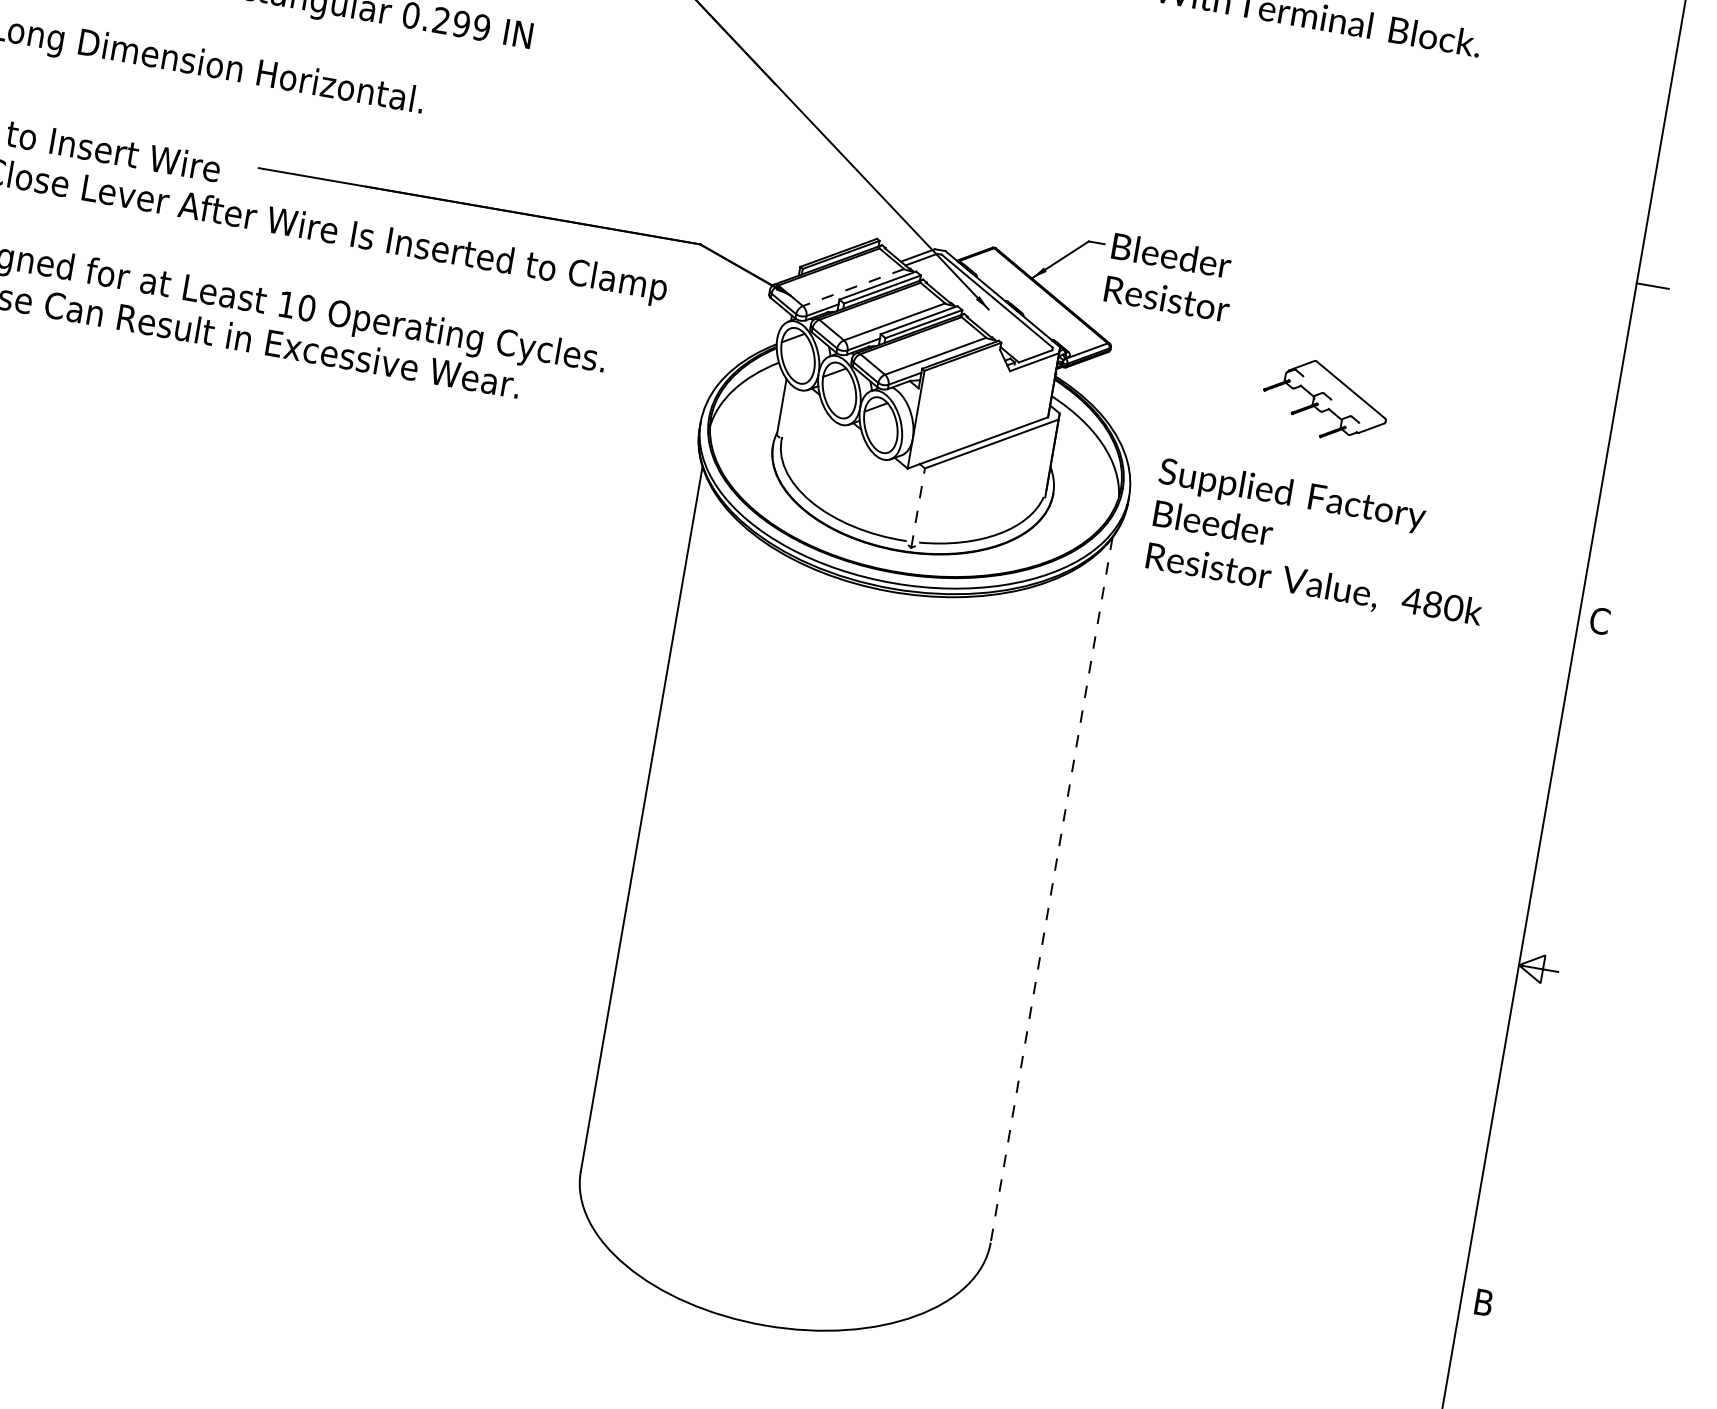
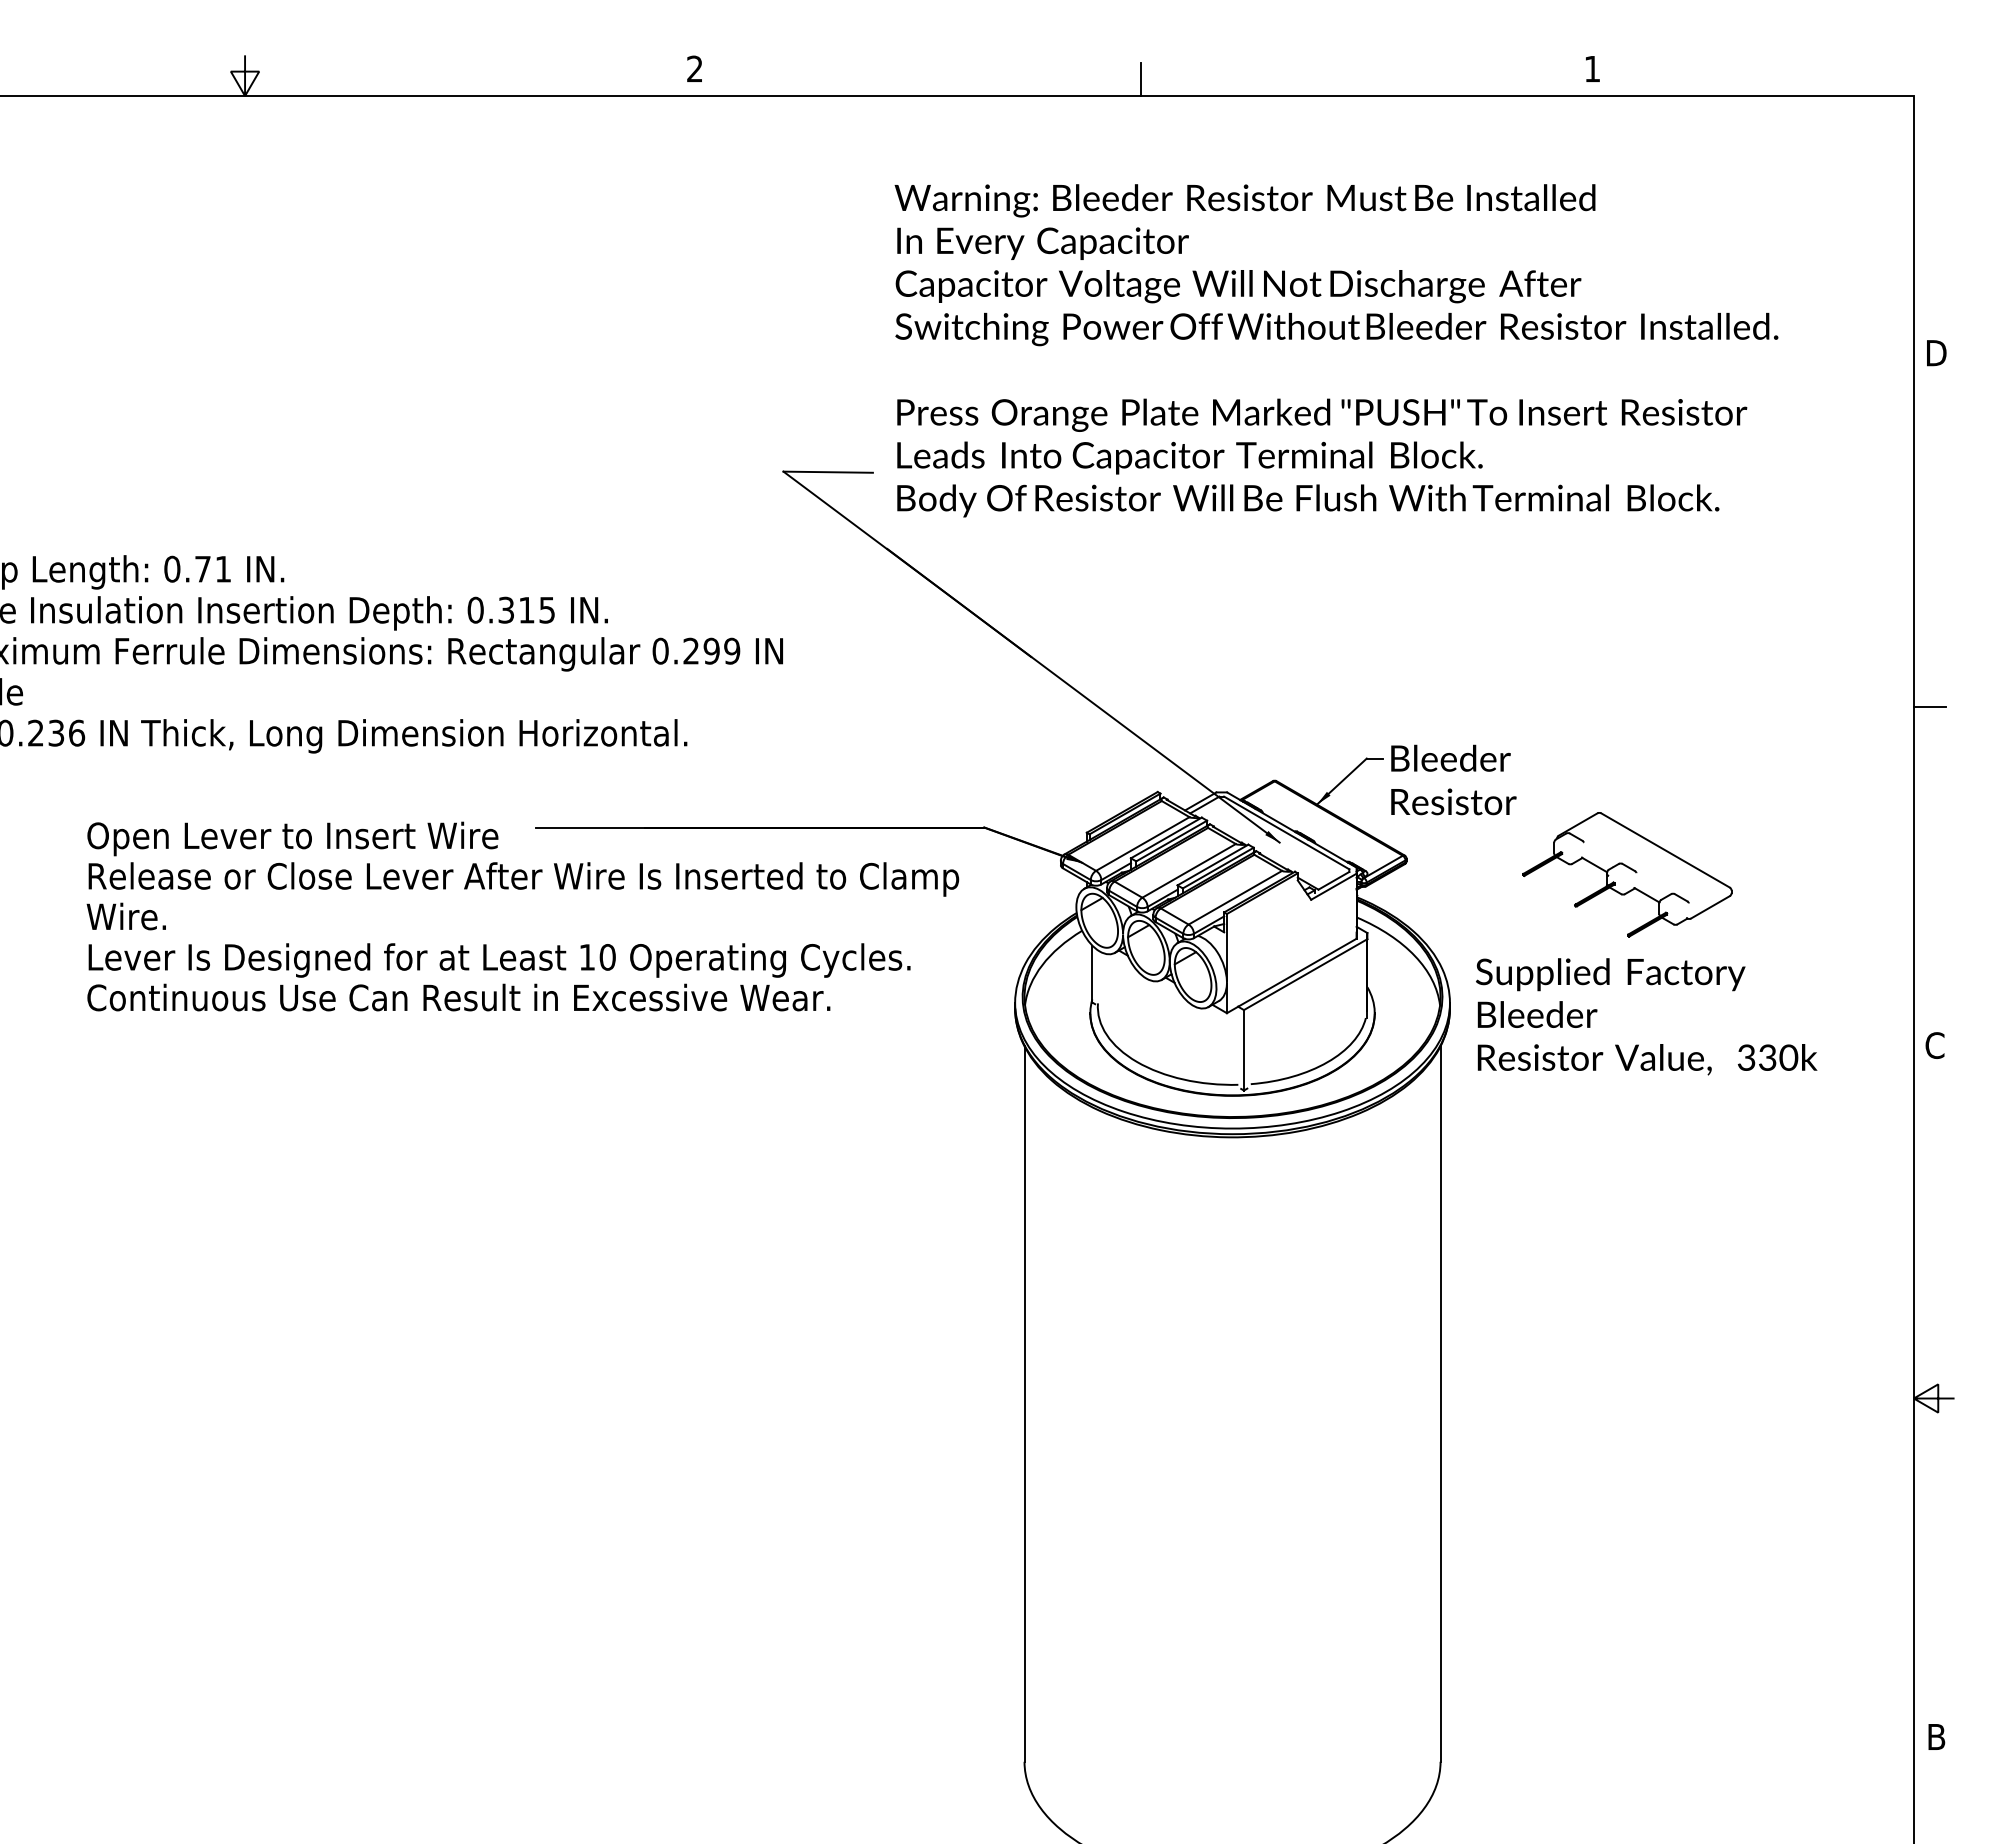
line: (853, 287) -> (1142, 844), dashed -> solid
part: (1325, 400) -> (1627, 874), size x1.67
line: (917, 507) -> (1243, 1049), dashed -> solid
text: (1421, 602) -> (1756, 1057), 480k -> 330k
line: (1051, 890) -> (1440, 1404), dashed -> solid

